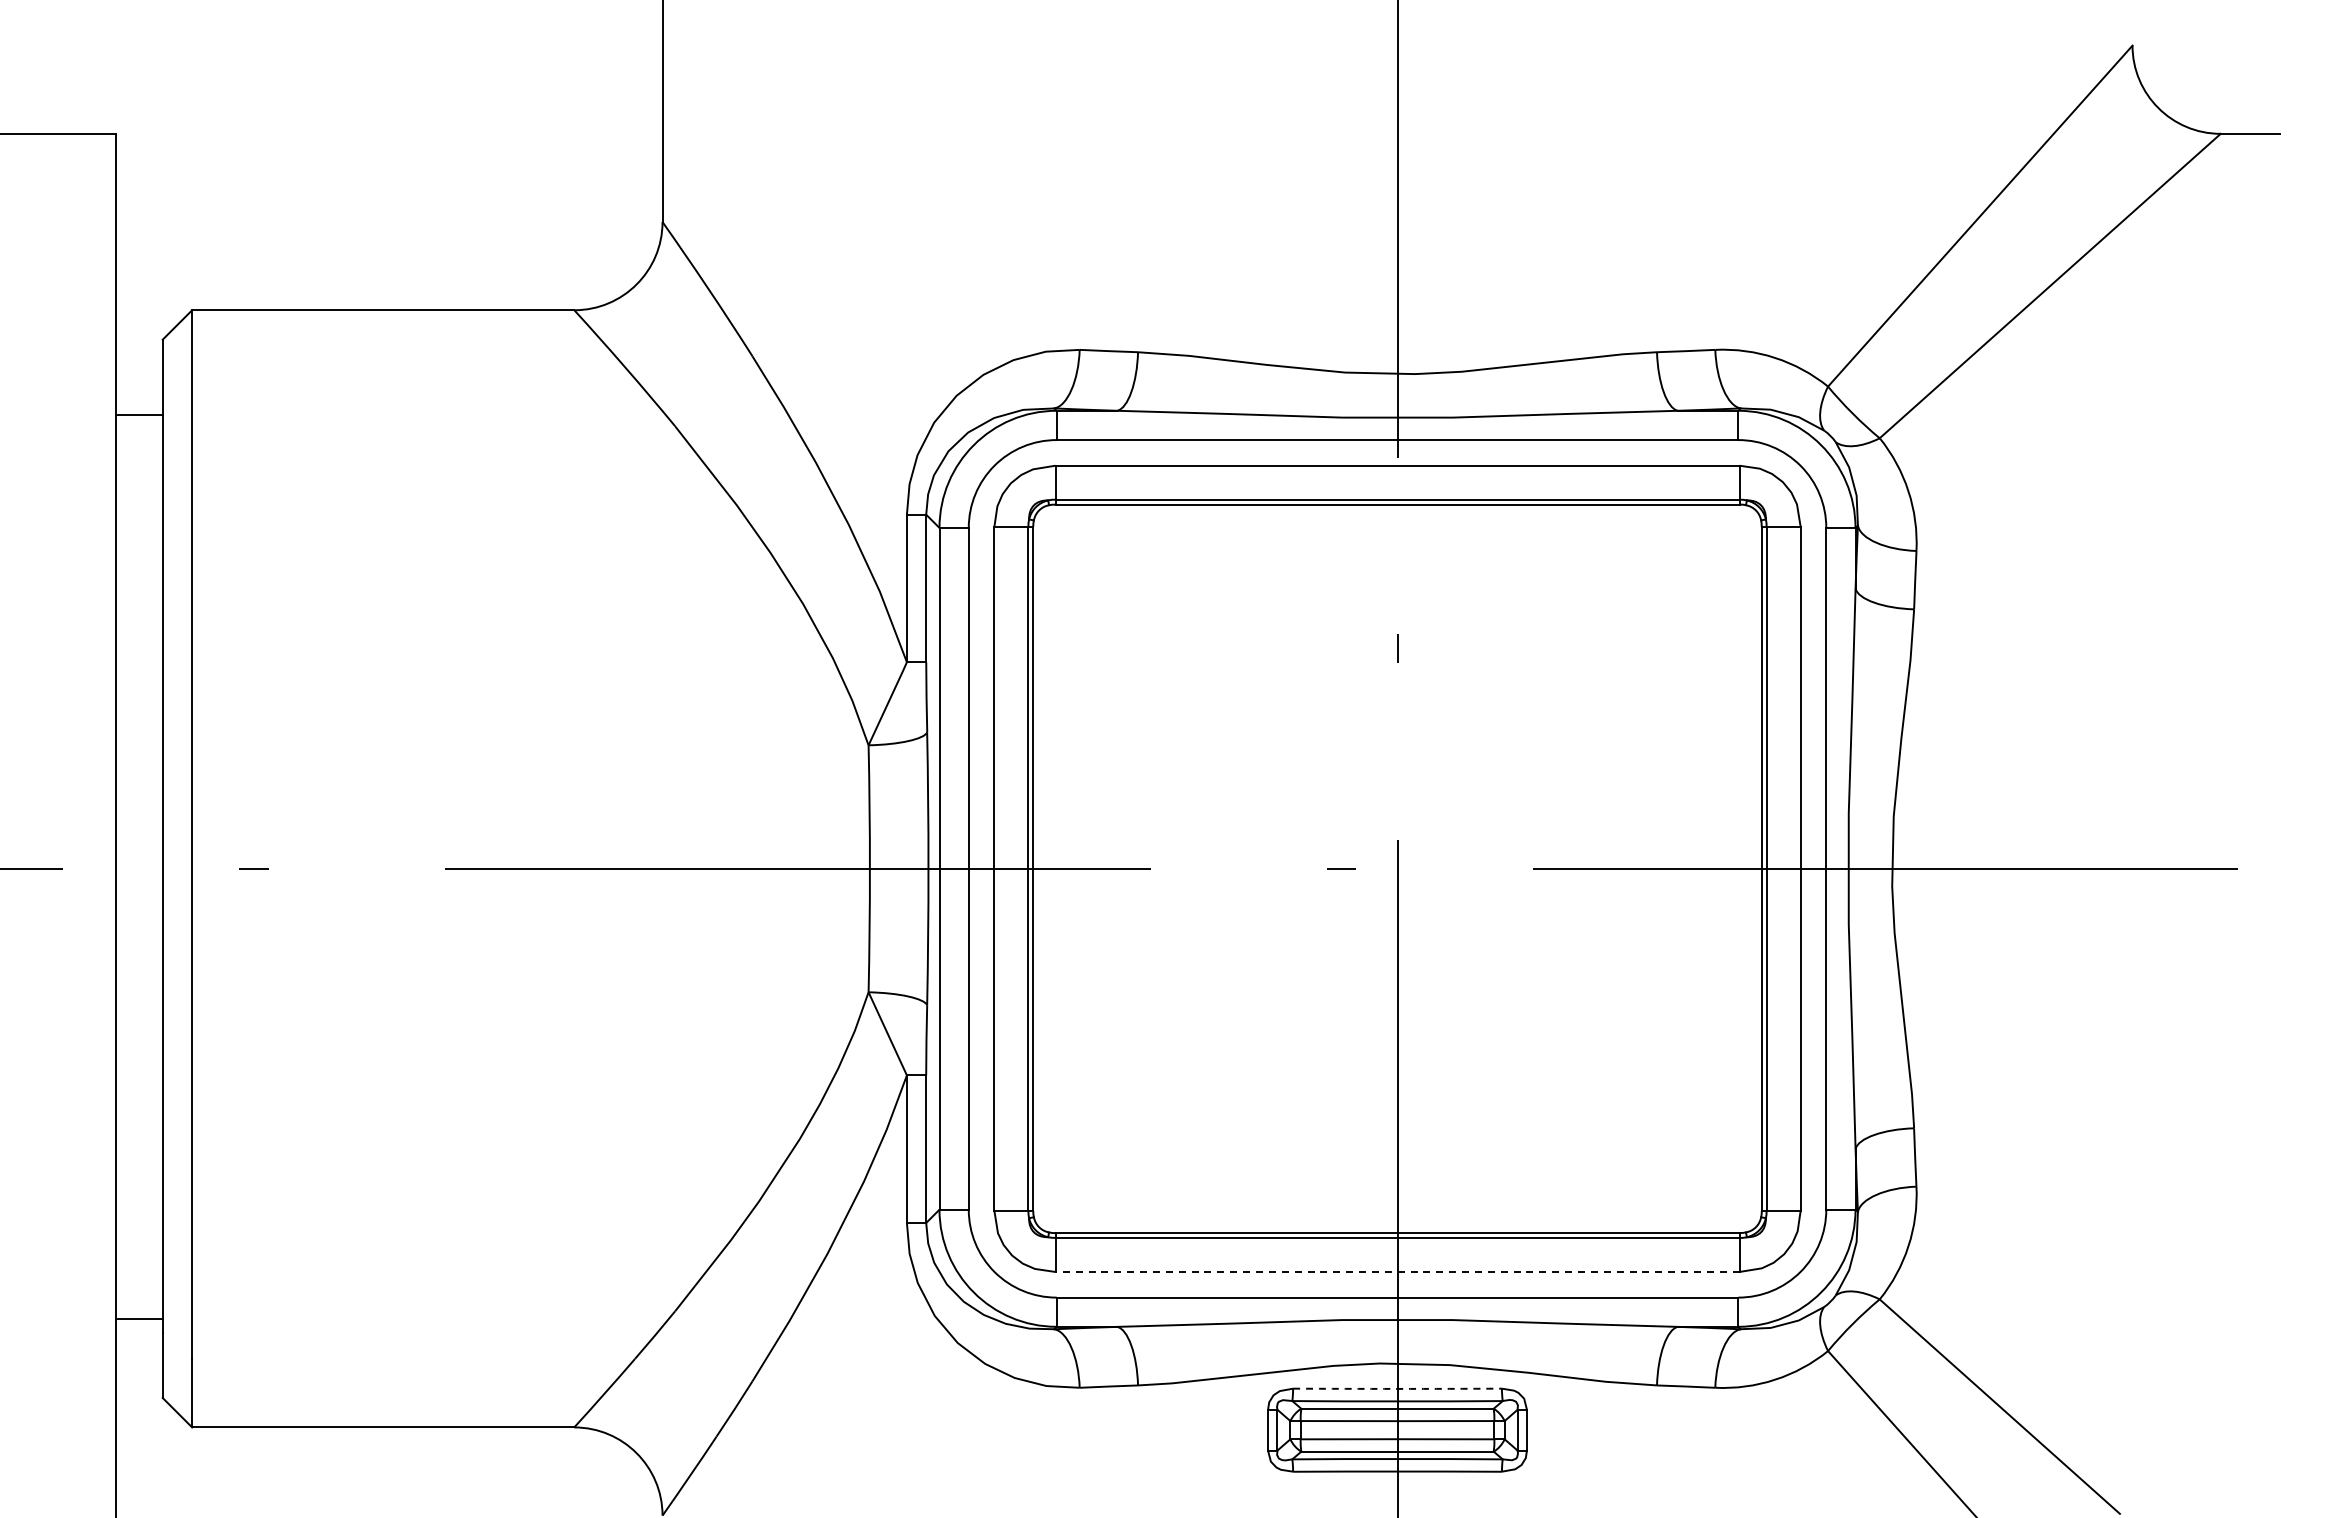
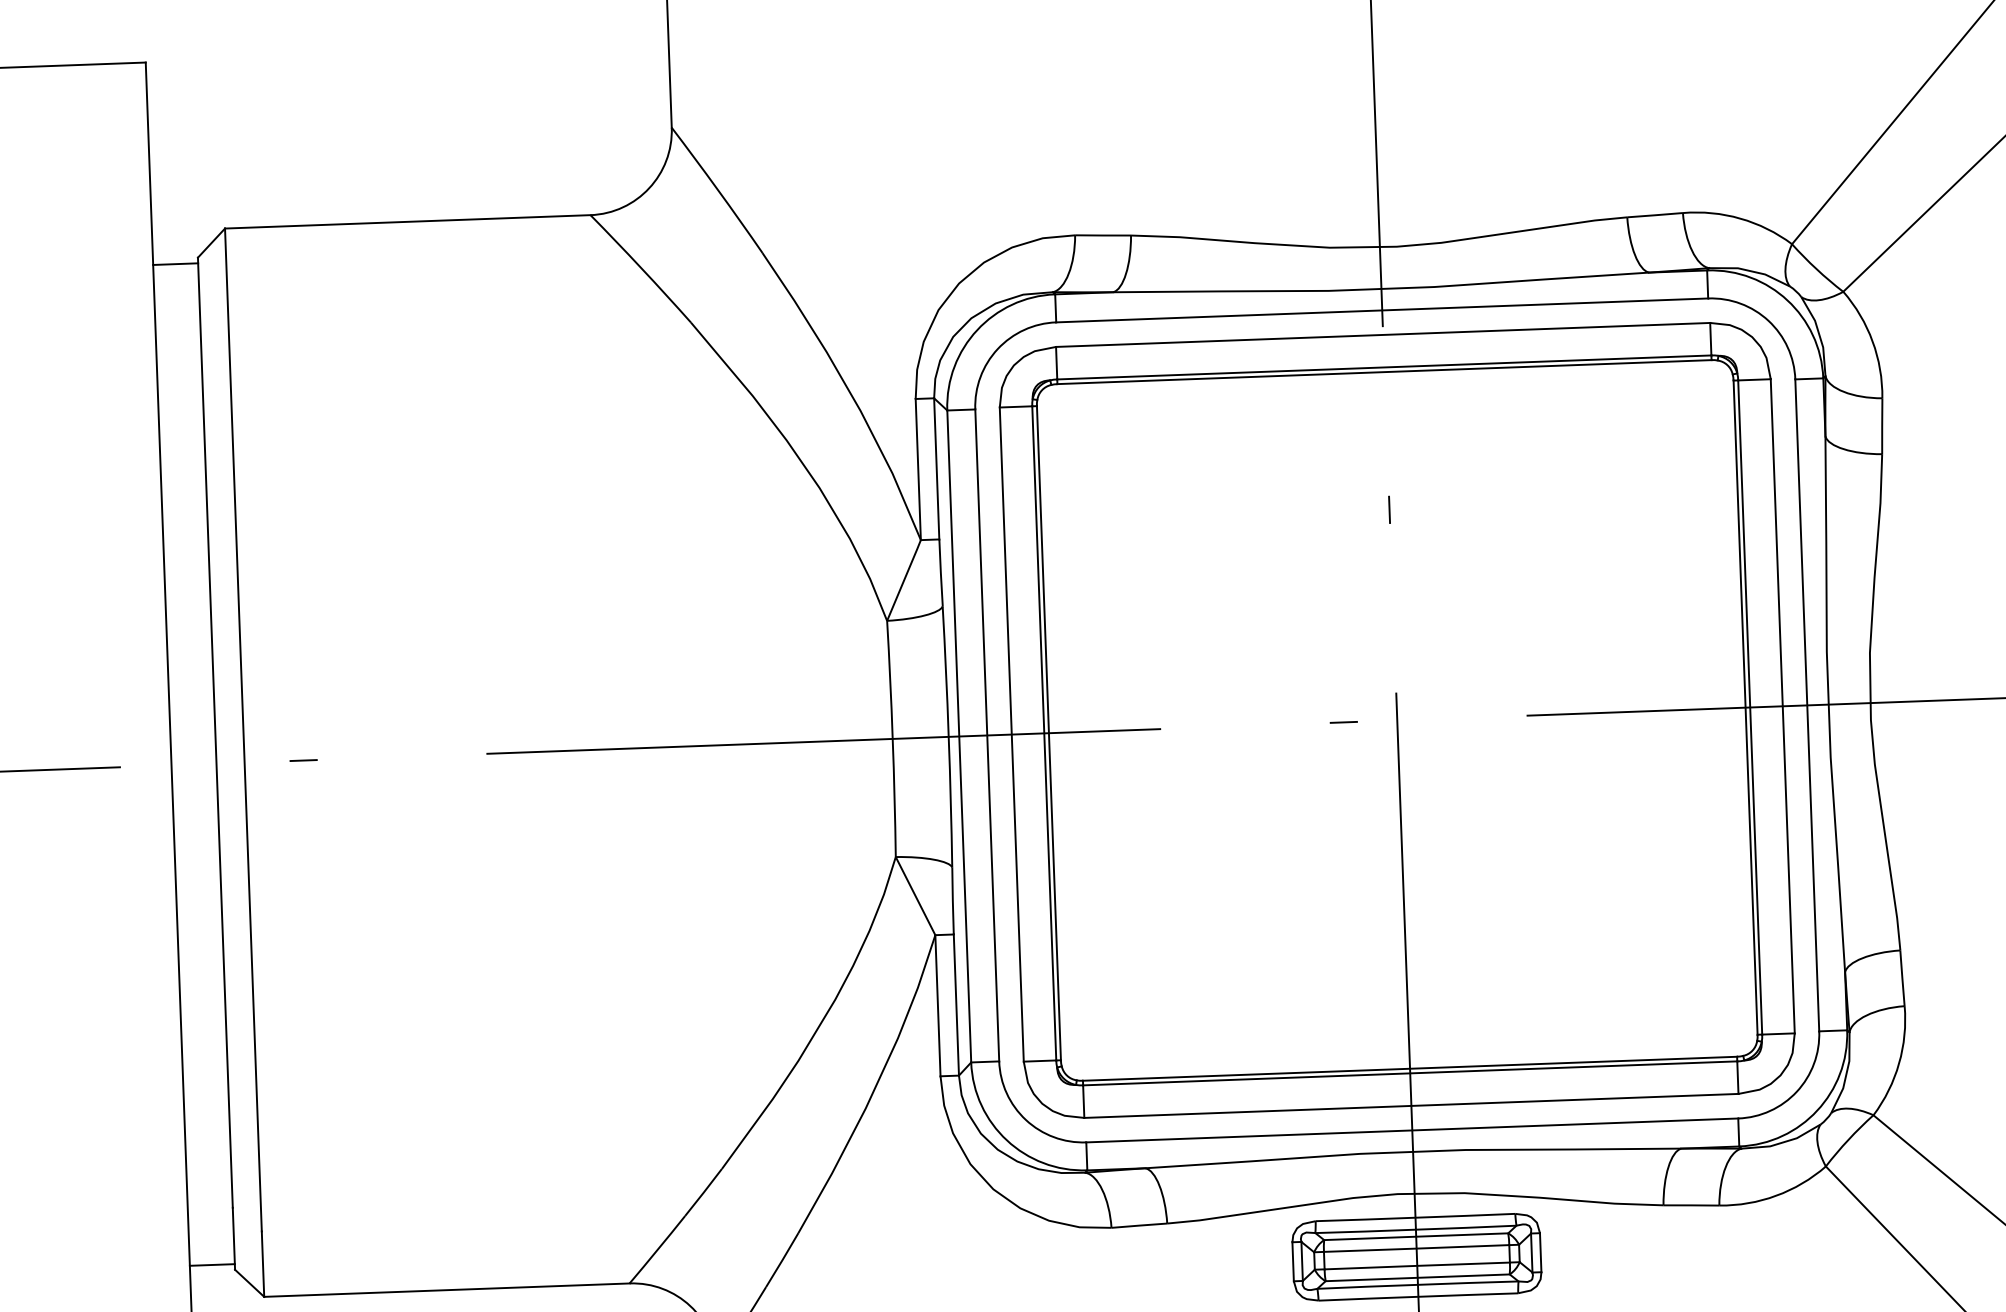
line: (138, 414) -> (174, 264), moved
line: (1397, 1271) -> (1411, 1105), dashed -> solid
line: (138, 1319) -> (211, 1265), moved
arc: (1397, 1388) -> (1415, 1217), dashed -> solid

